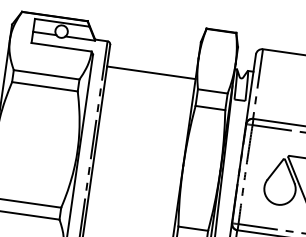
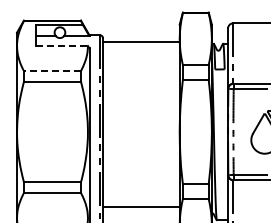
line: (62, 46) -> (62, 45), solid -> dashed
line: (150, 72) -> (140, 41), moved
line: (45, 74) -> (51, 71), solid -> dashed

